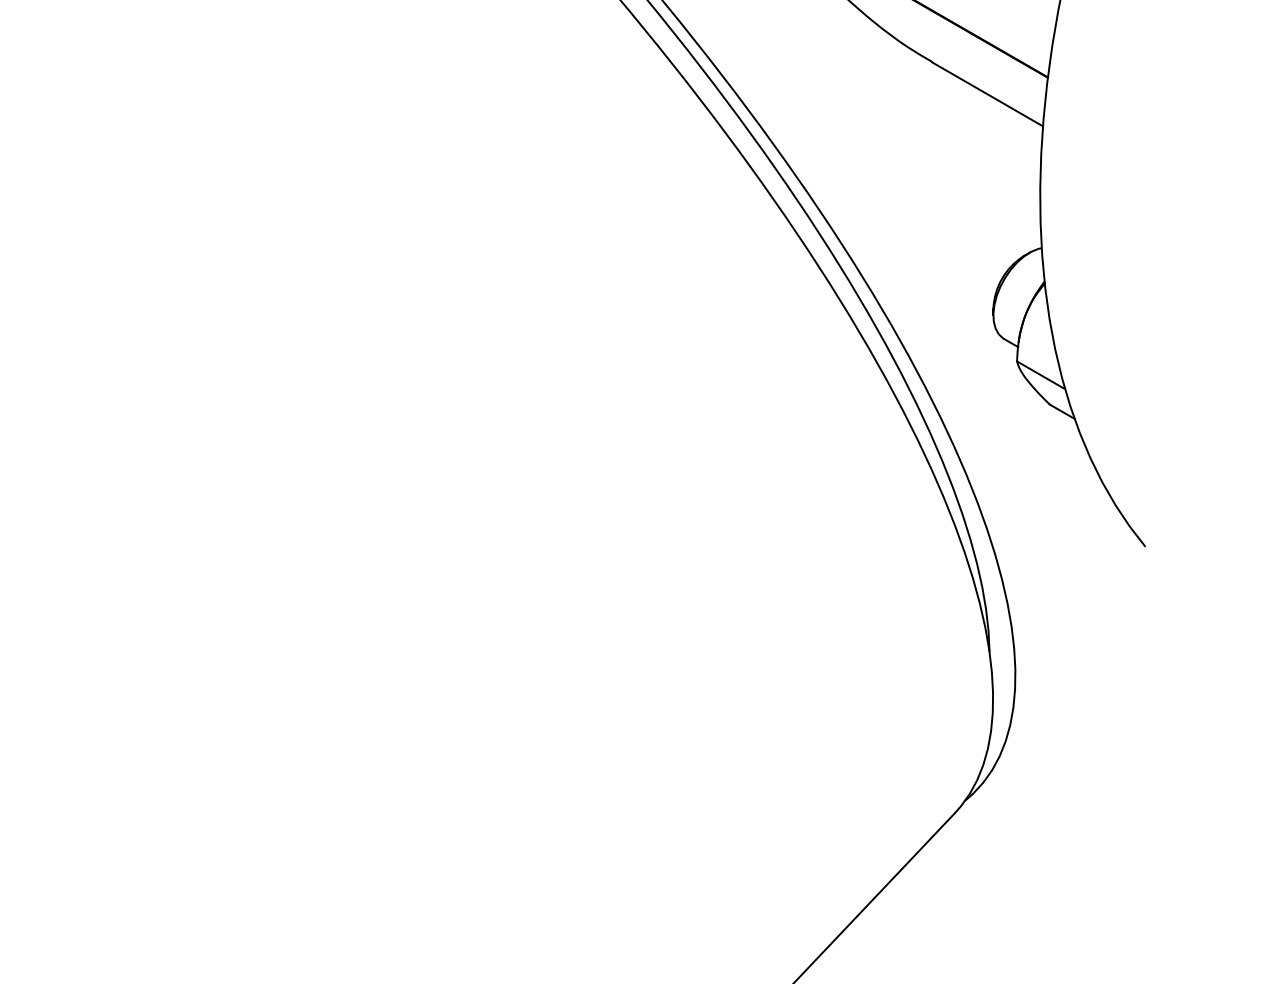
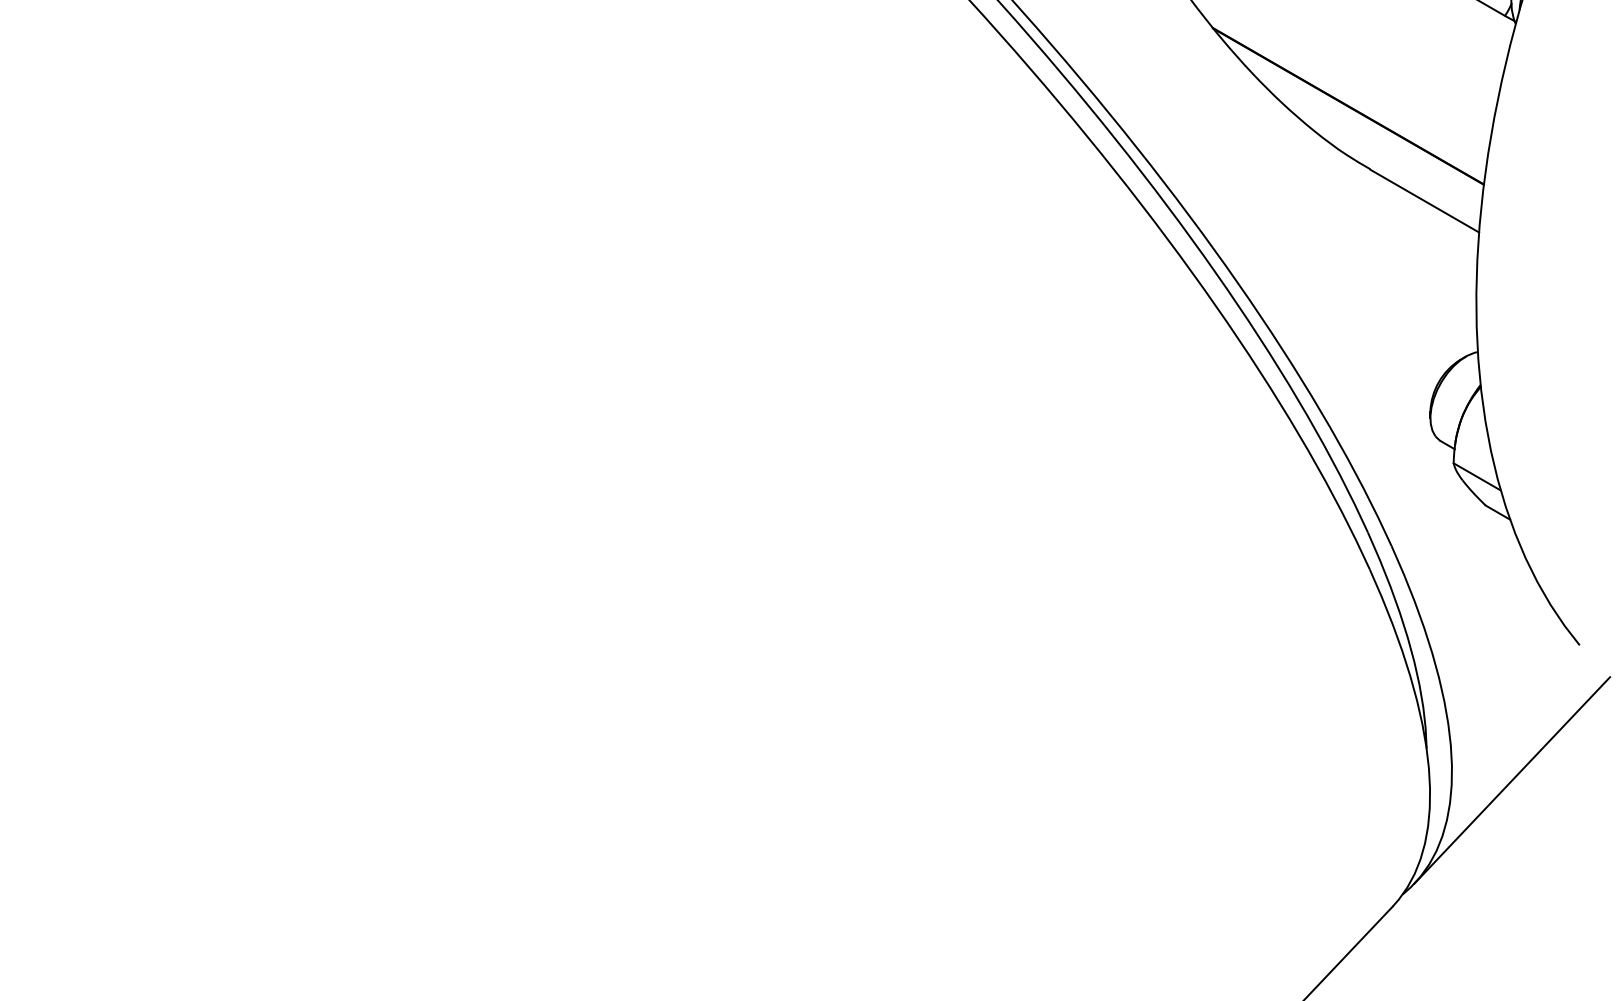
line: (1077, 684) -> (1512, 780), added

